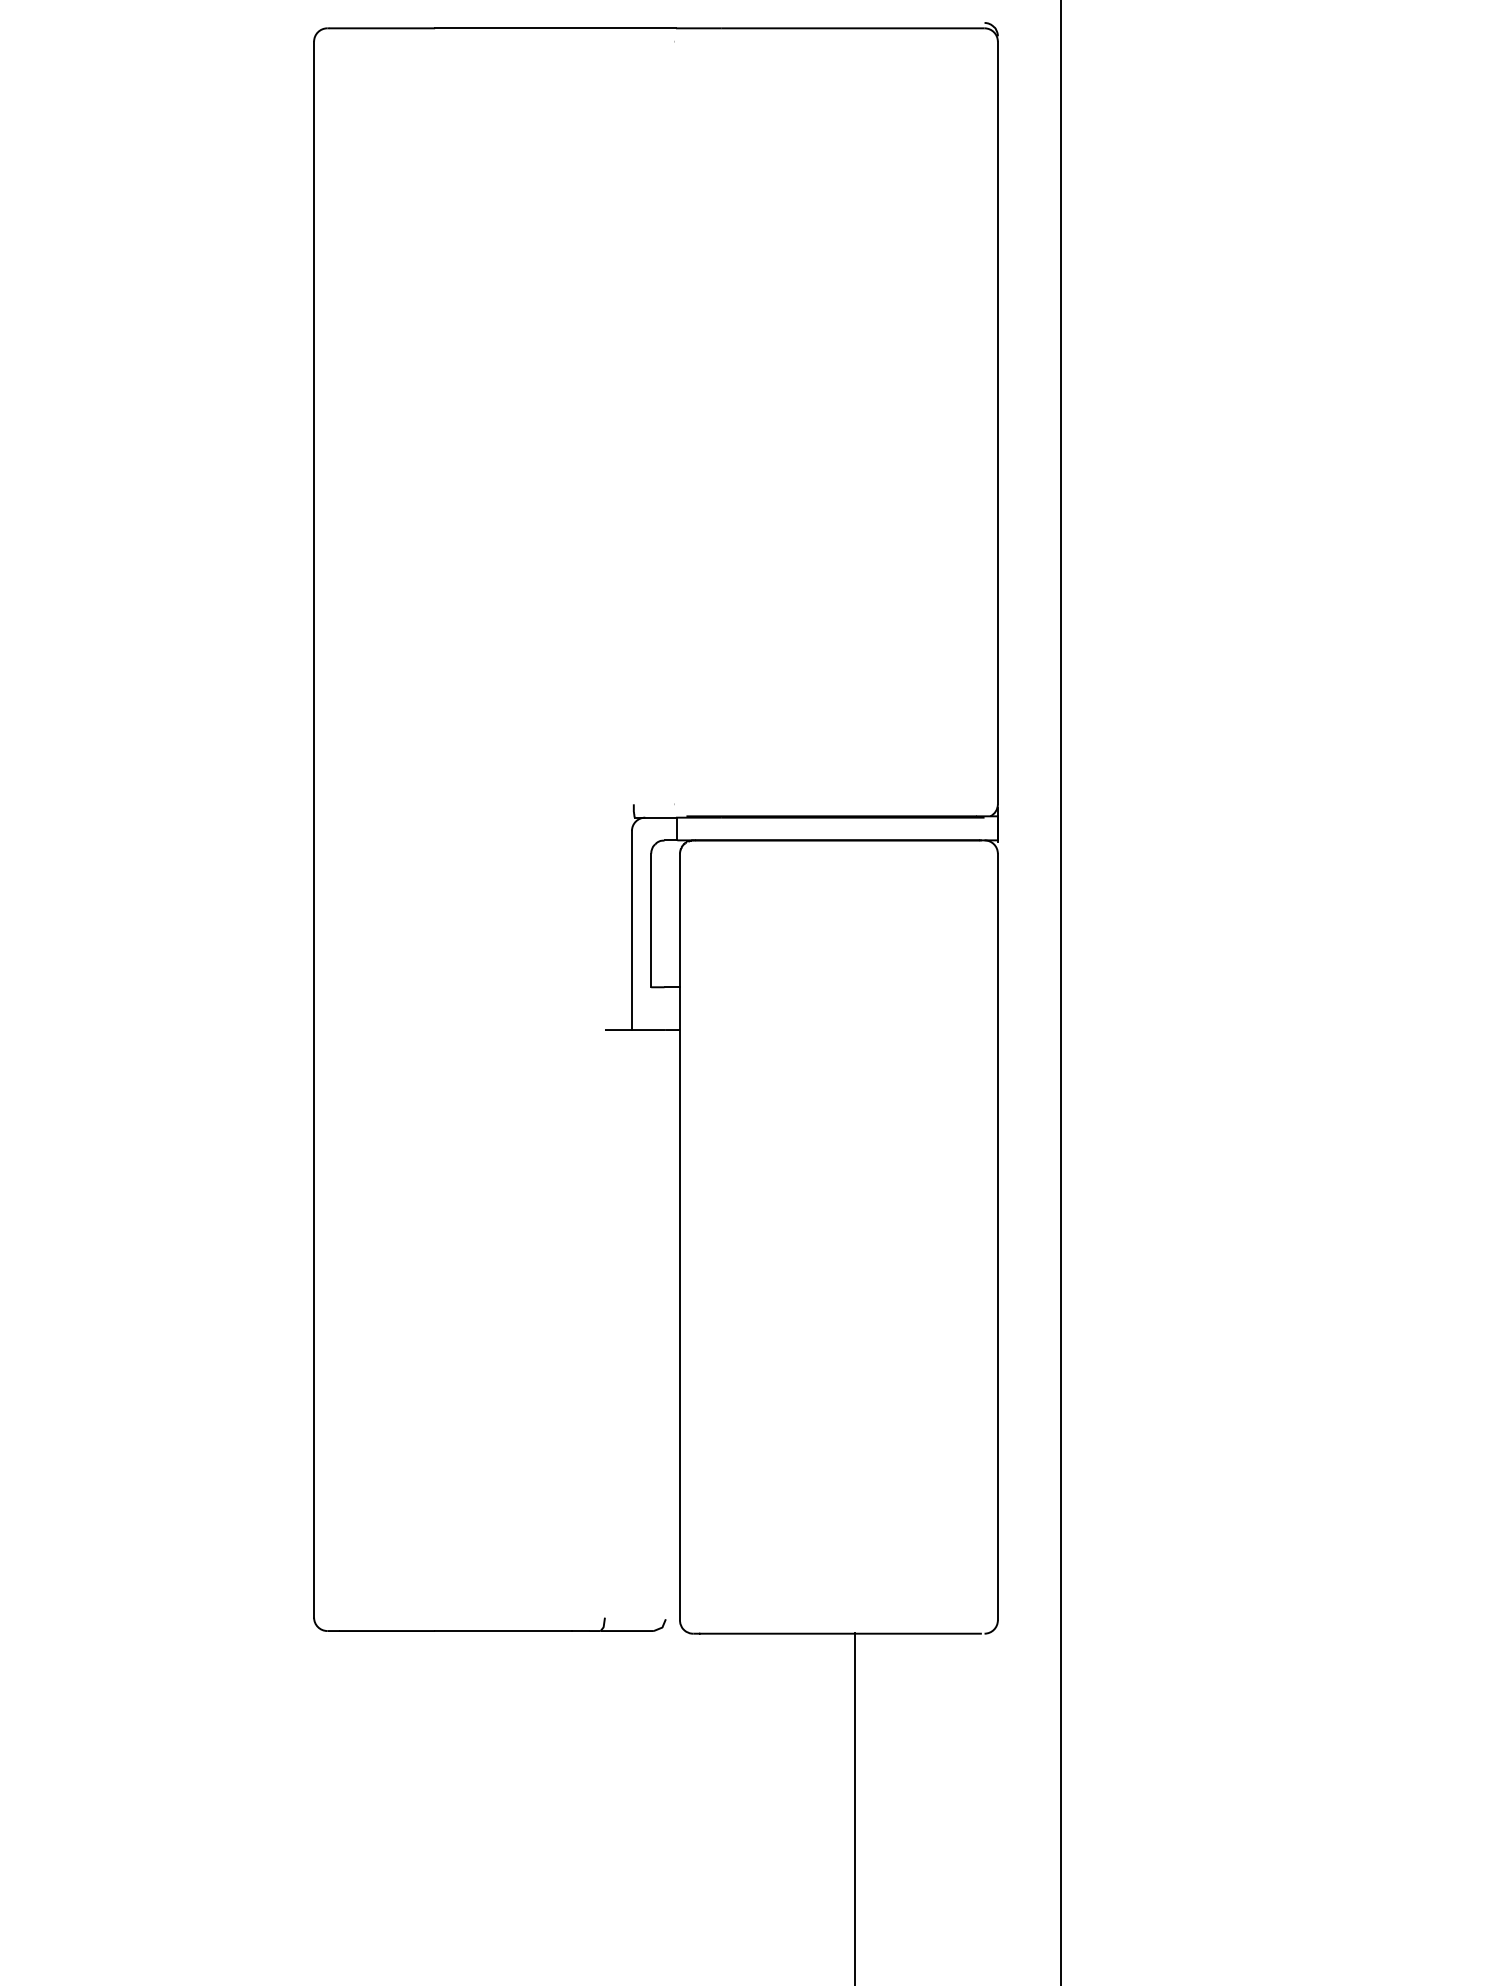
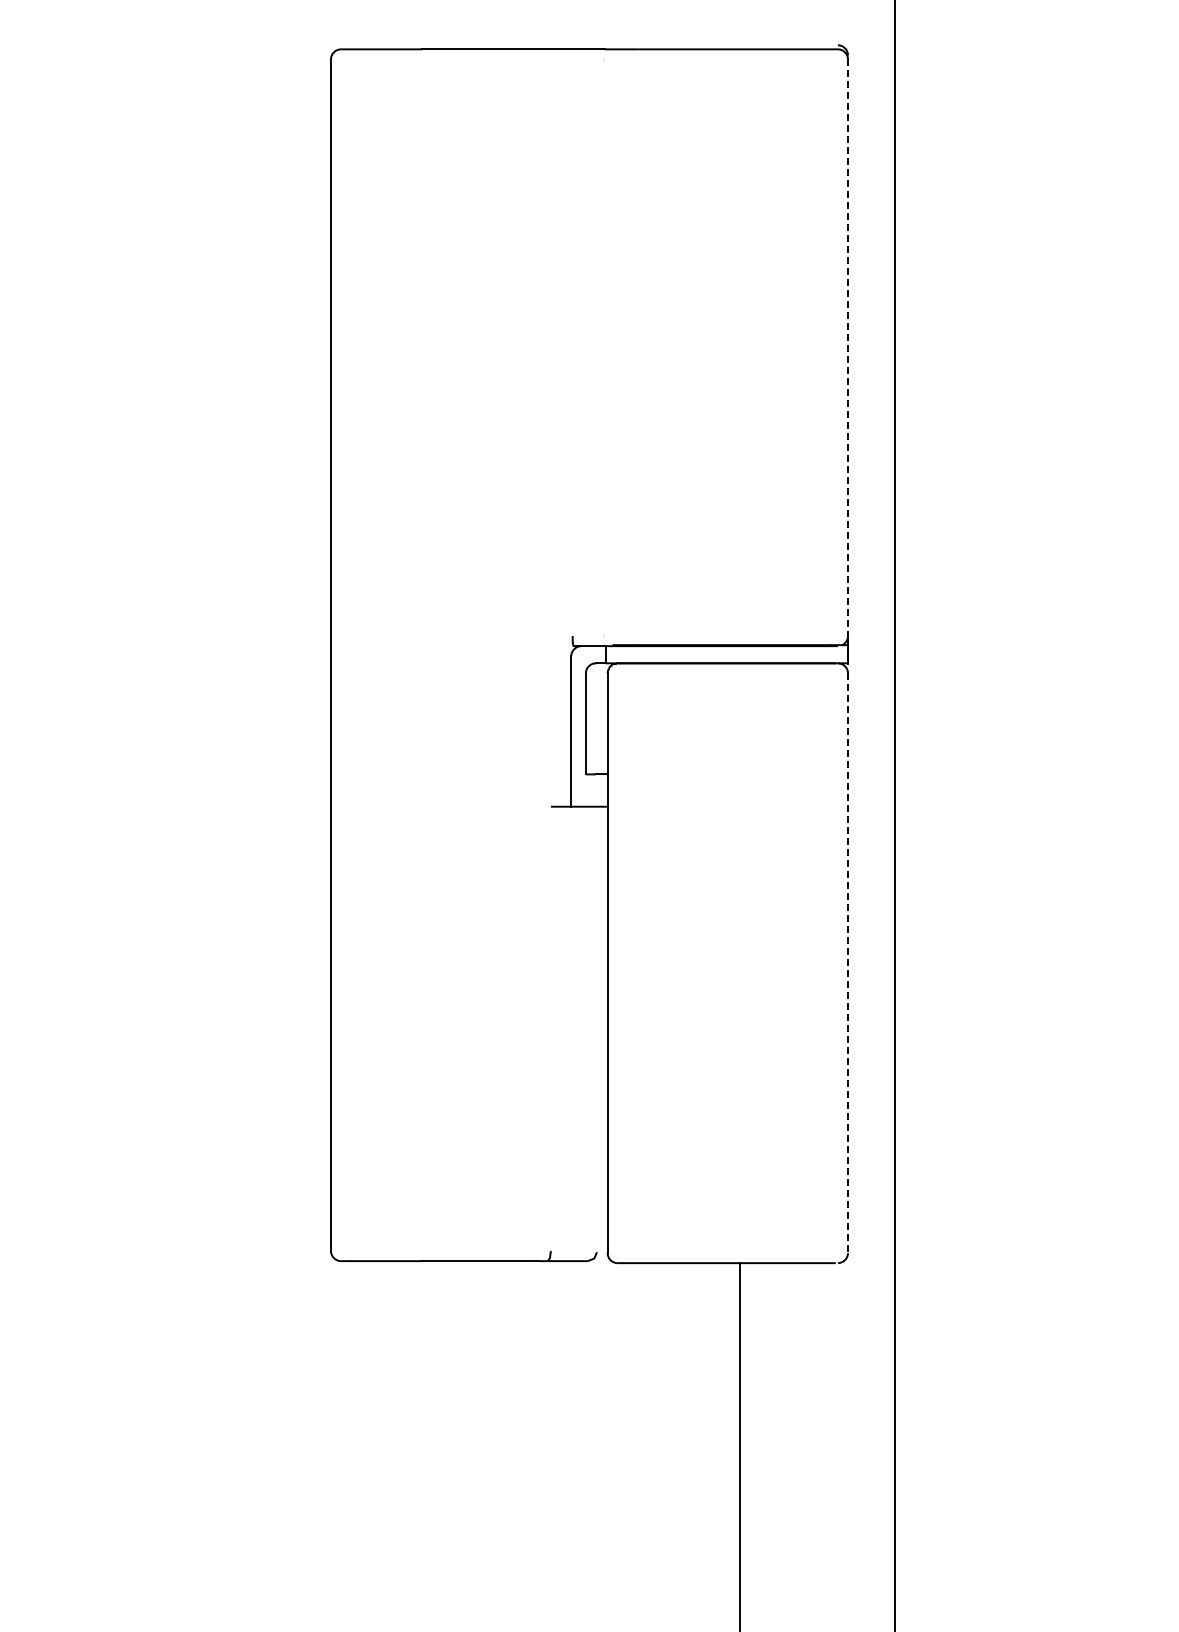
line: (998, 423) -> (848, 348), solid -> dashed
line: (998, 1237) -> (848, 963), solid -> dashed

